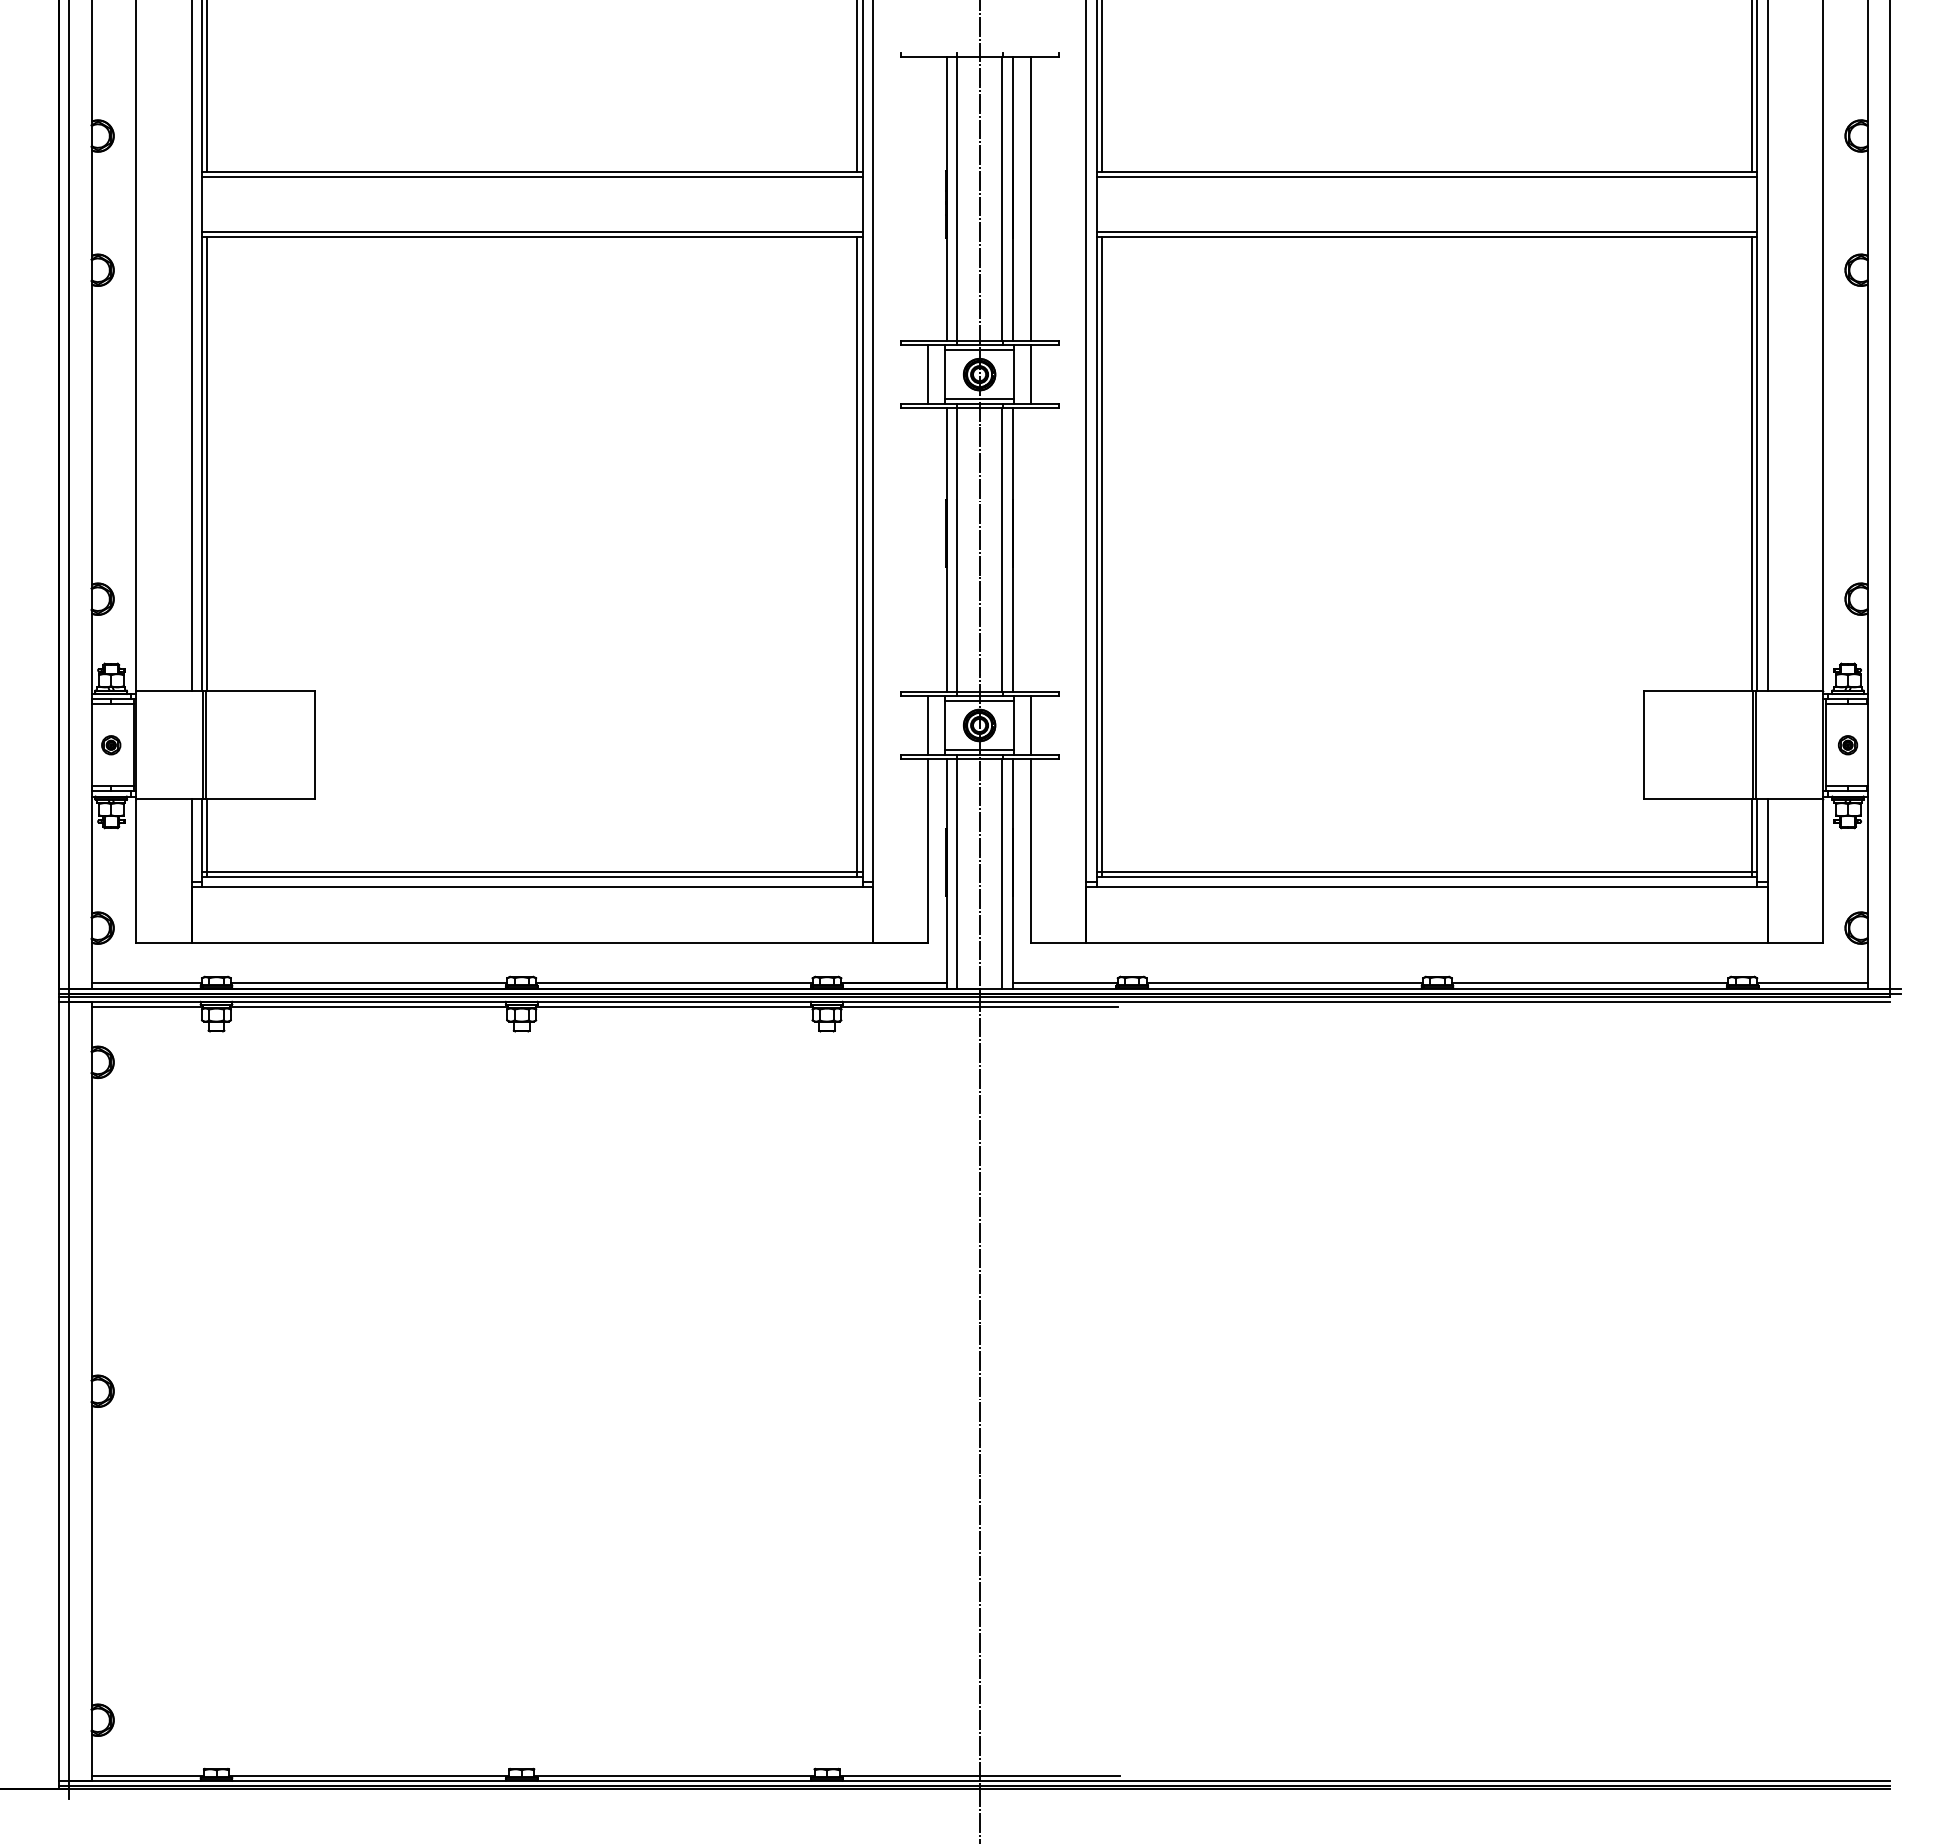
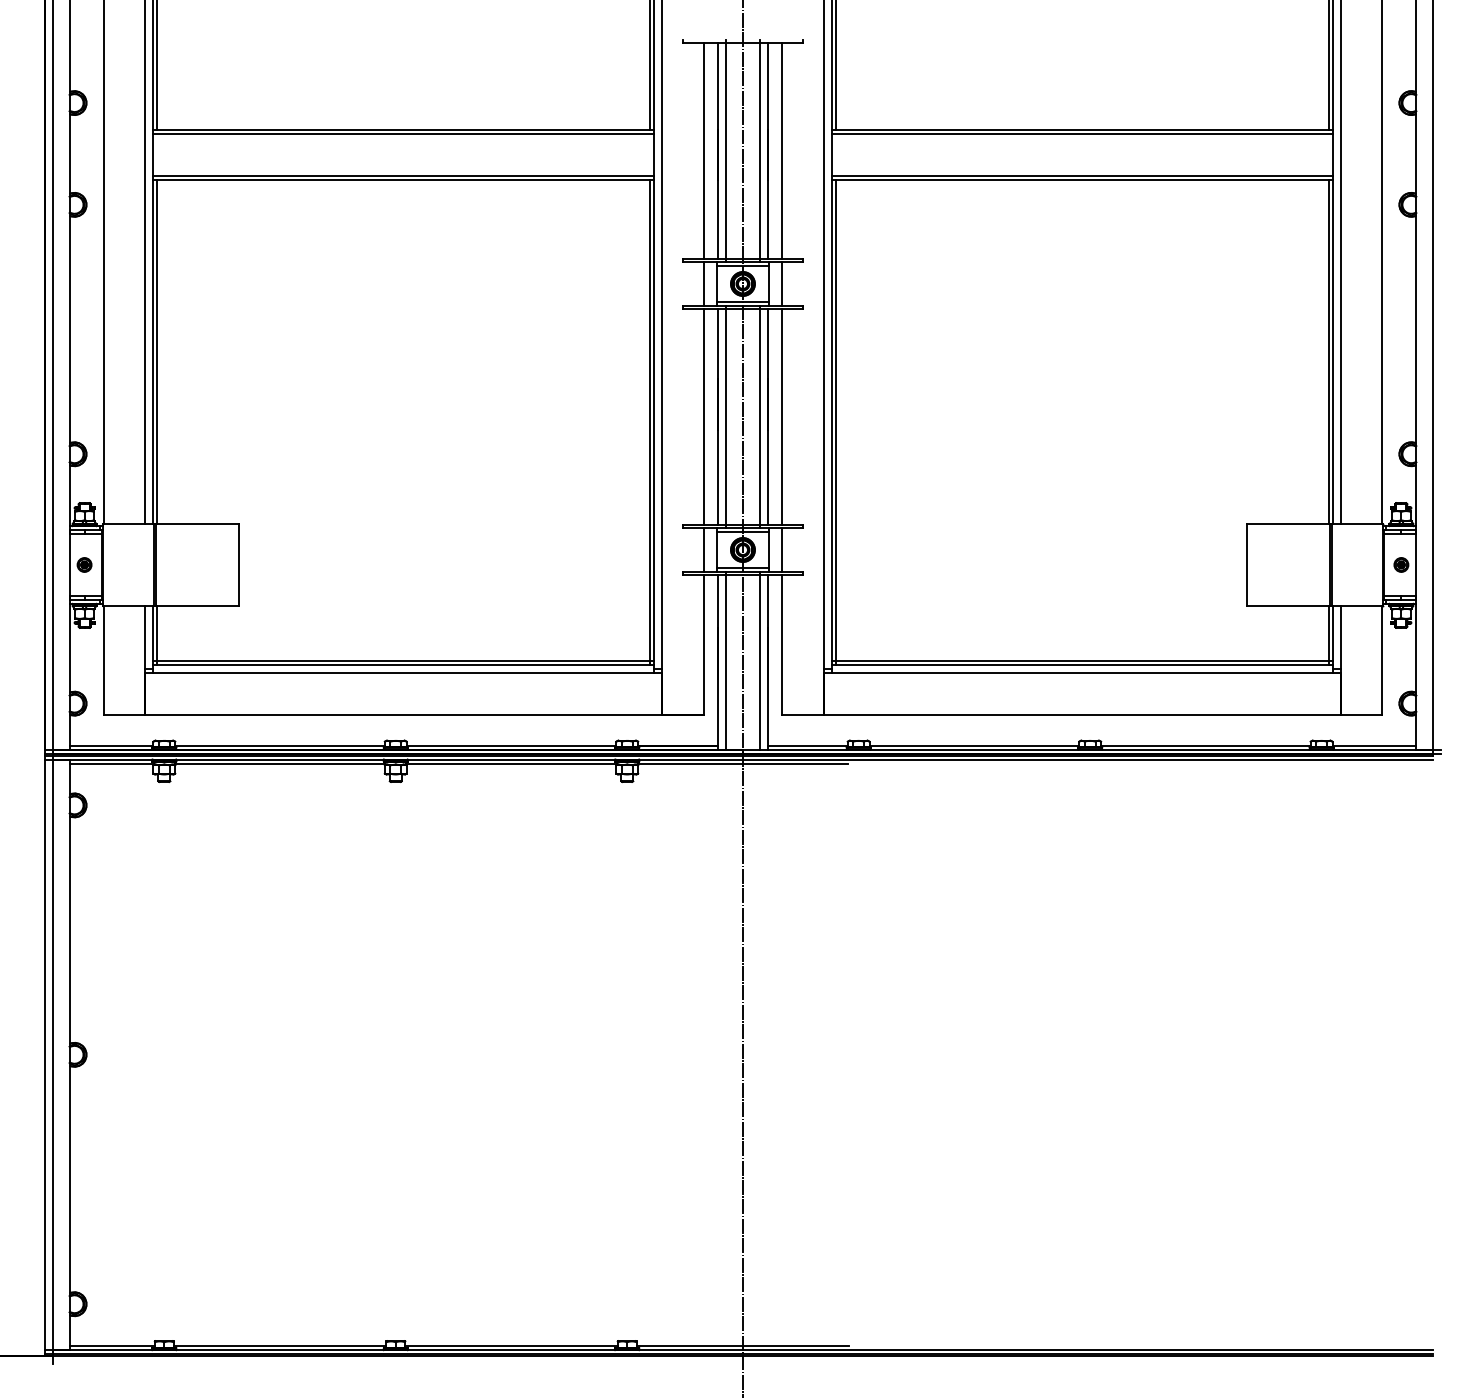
line: (928, 199) -> (704, 151), added
line: (928, 549) -> (704, 416), added
line: (1030, 549) -> (781, 416), added

